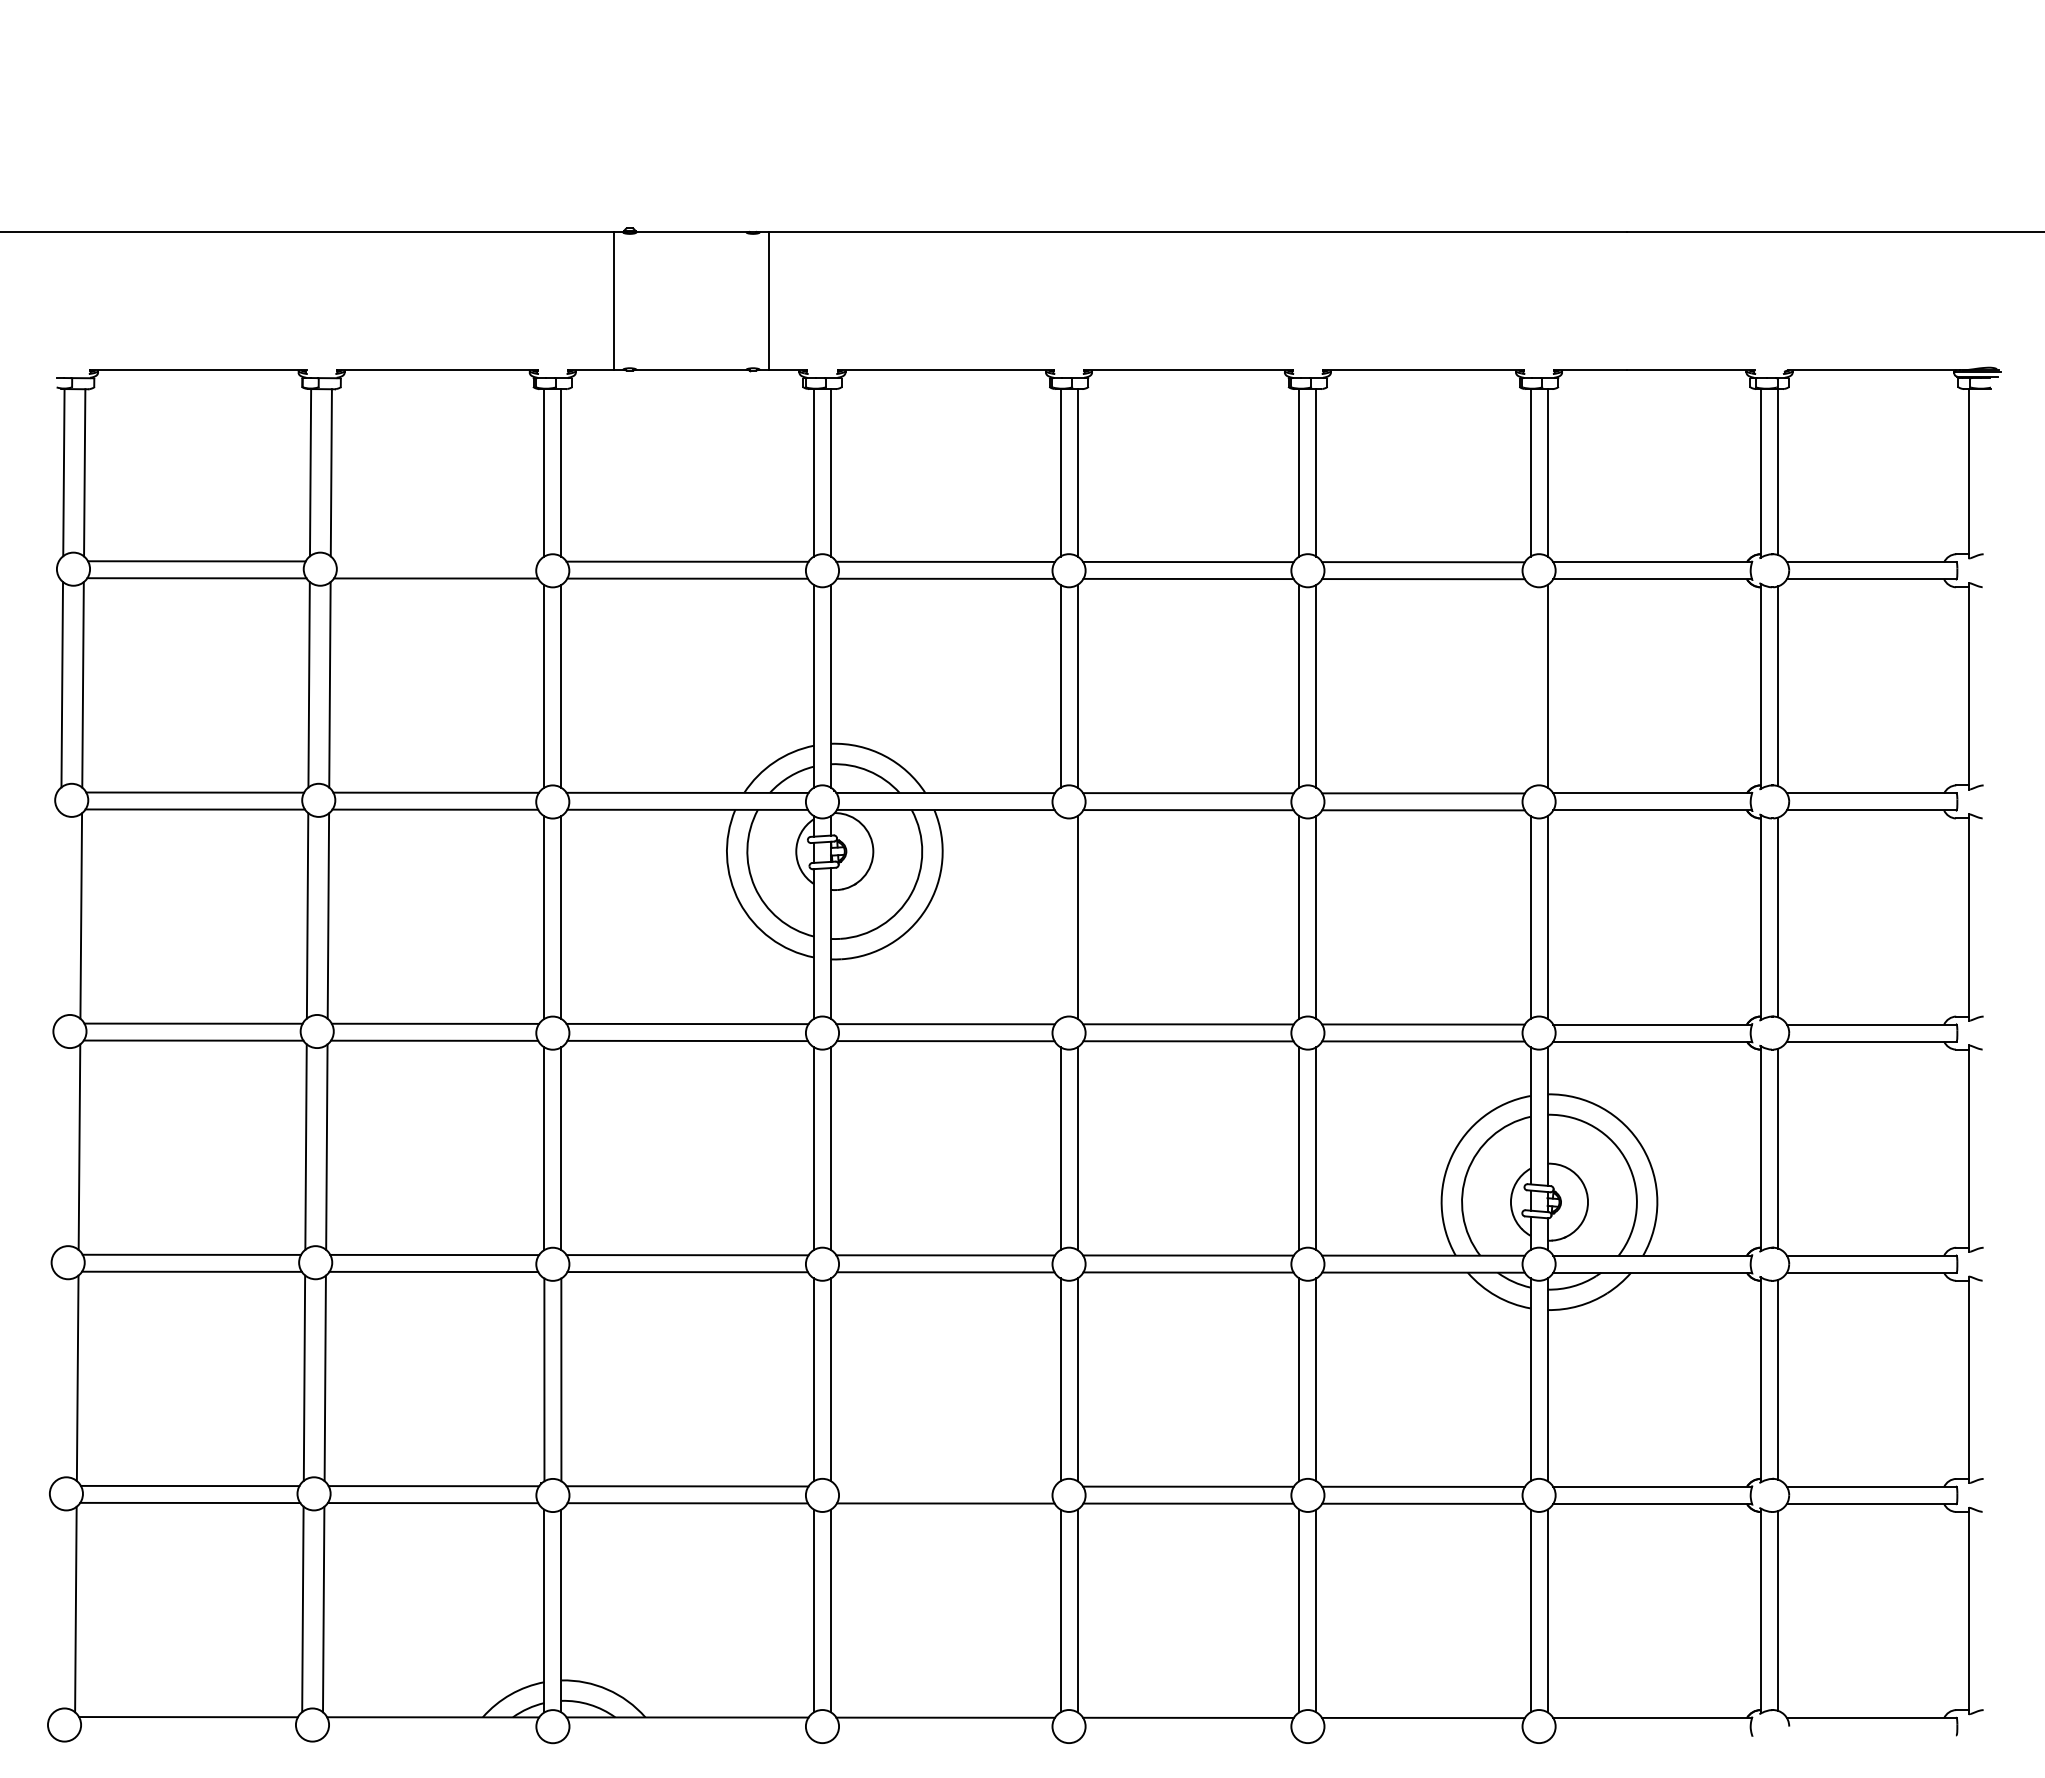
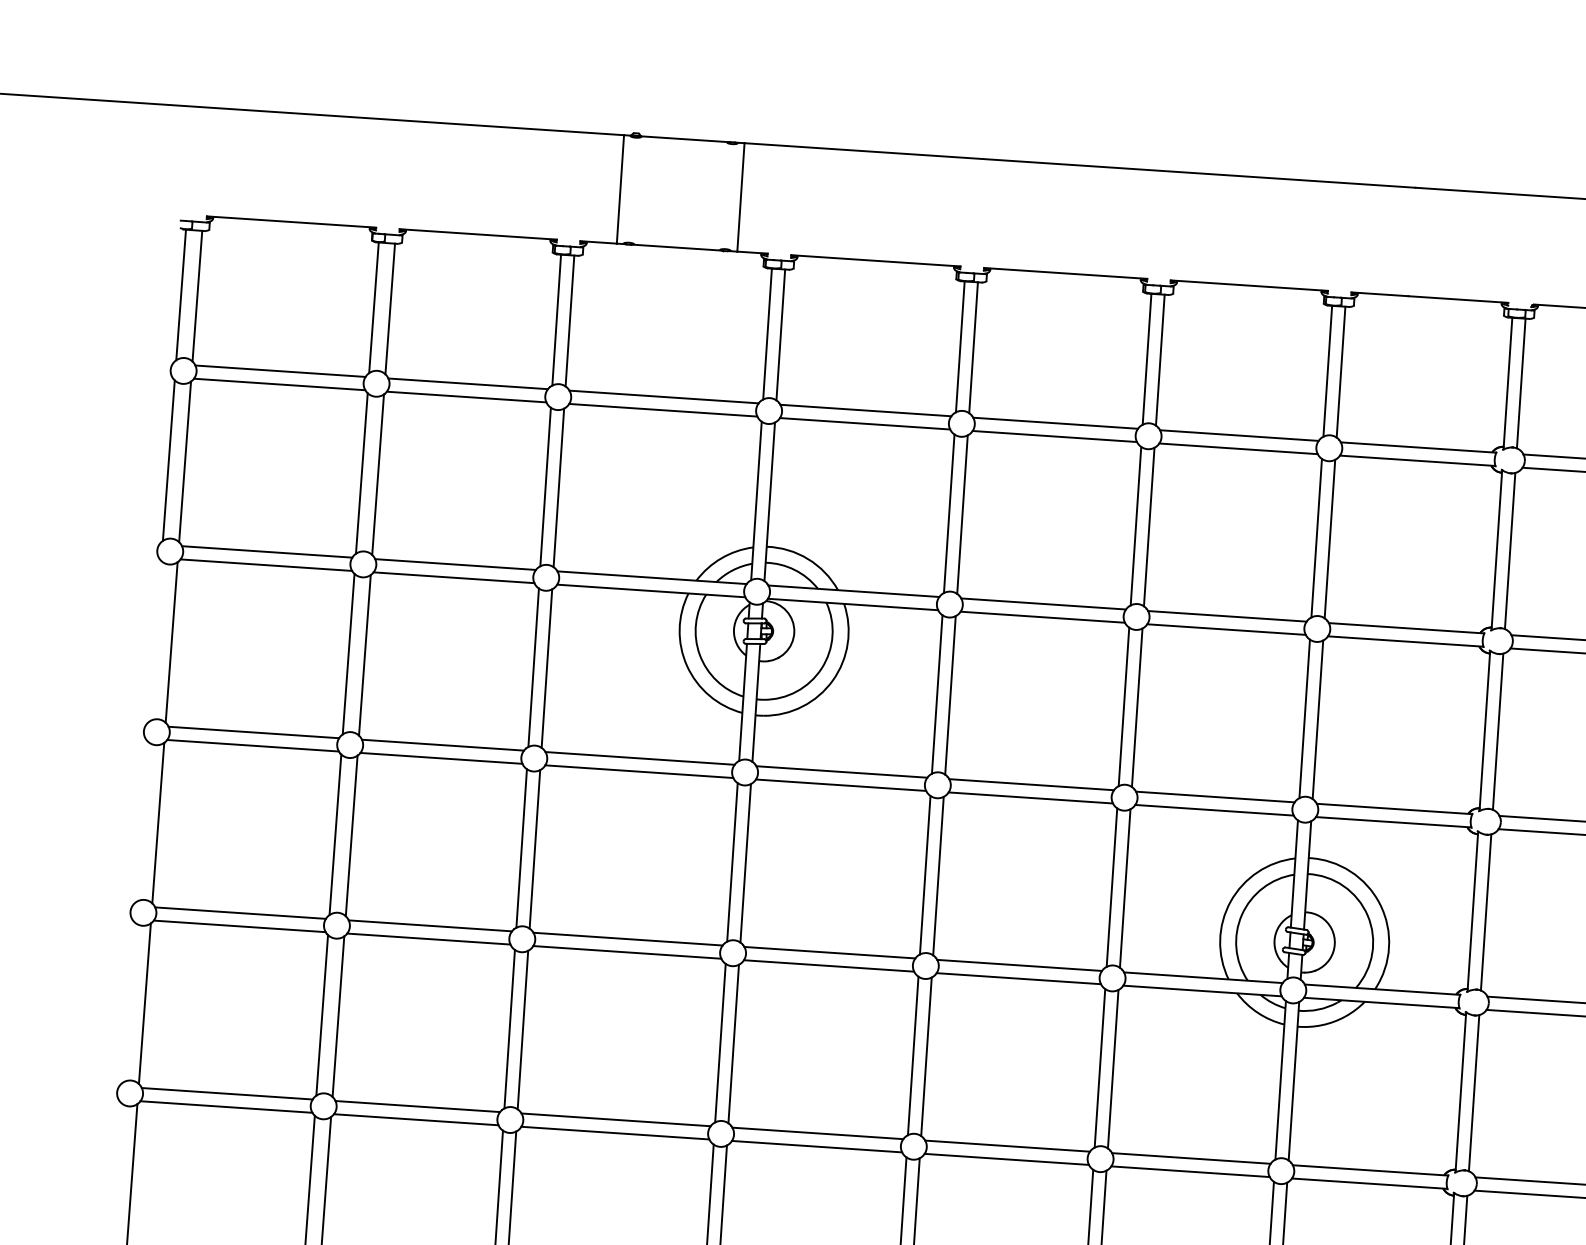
line: (436, 561) -> (467, 383), added
line: (1530, 686) -> (1316, 538), added
line: (1060, 917) -> (937, 694), added
line: (945, 1486) -> (817, 1133), added

